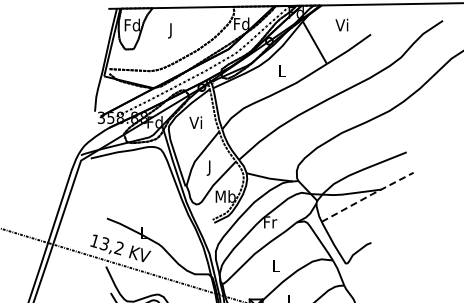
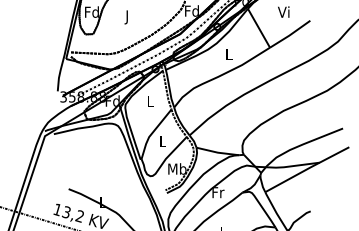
text: (195, 122) -> (149, 101), Vi -> L
text: (209, 167) -> (162, 142), J -> L
line: (367, 196) -> (307, 168), dashed -> solid

